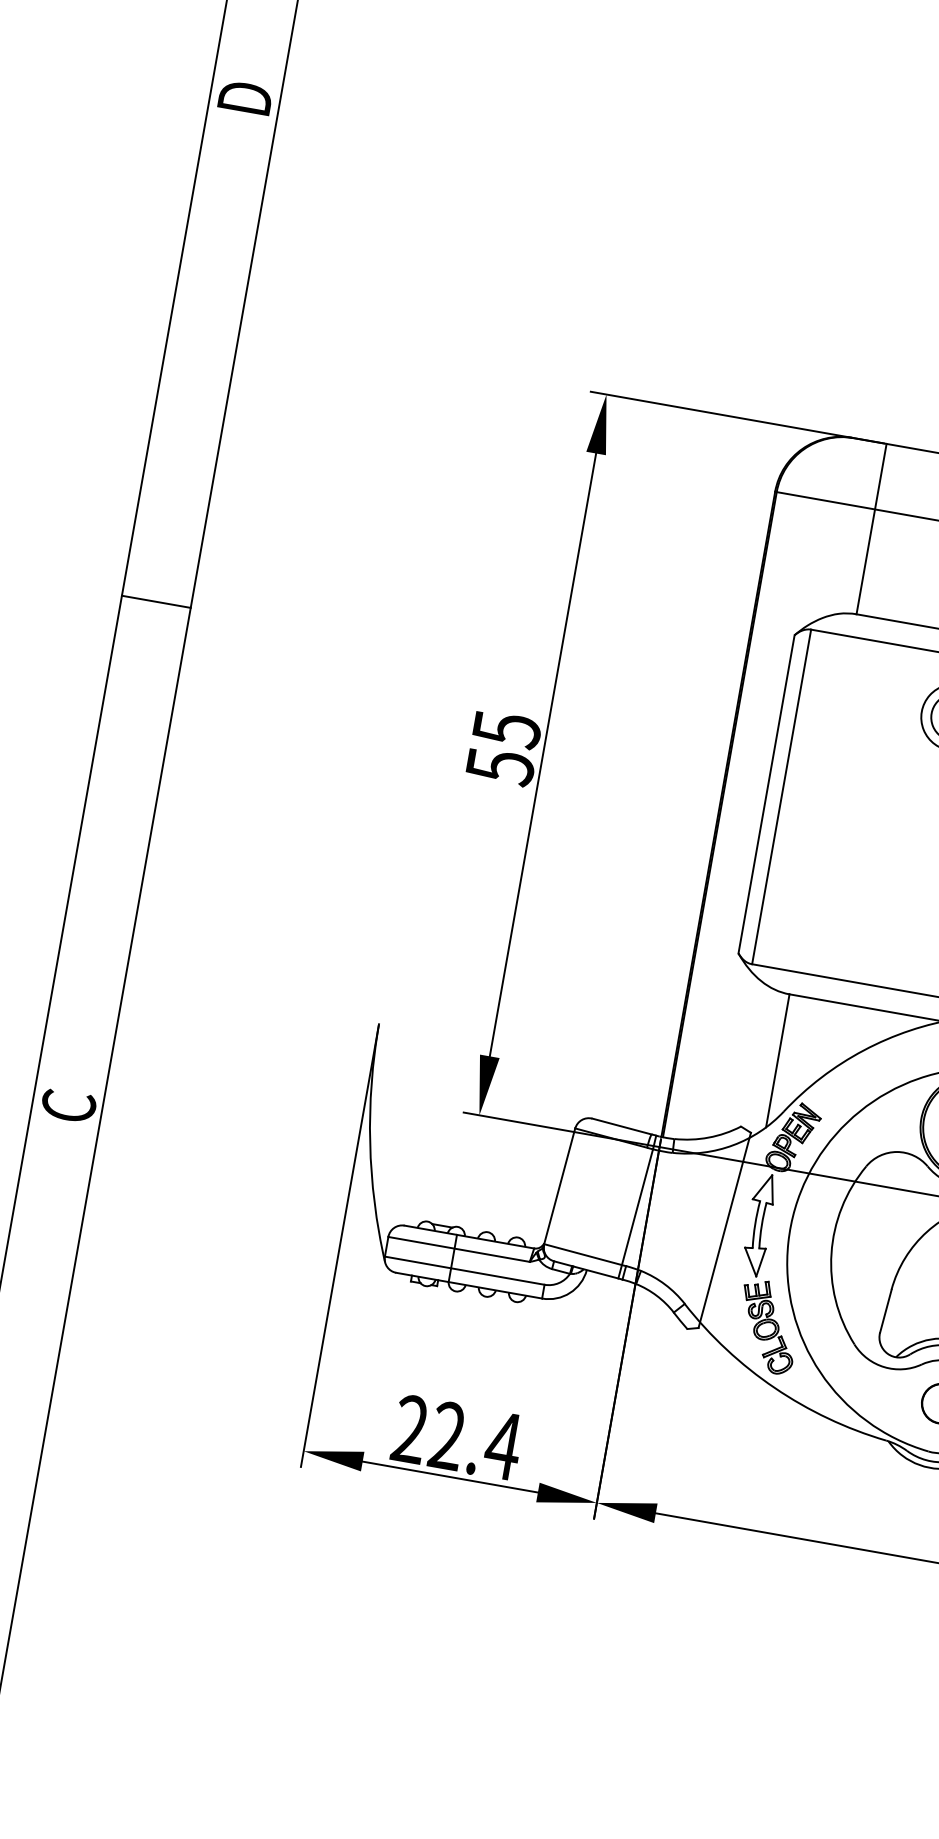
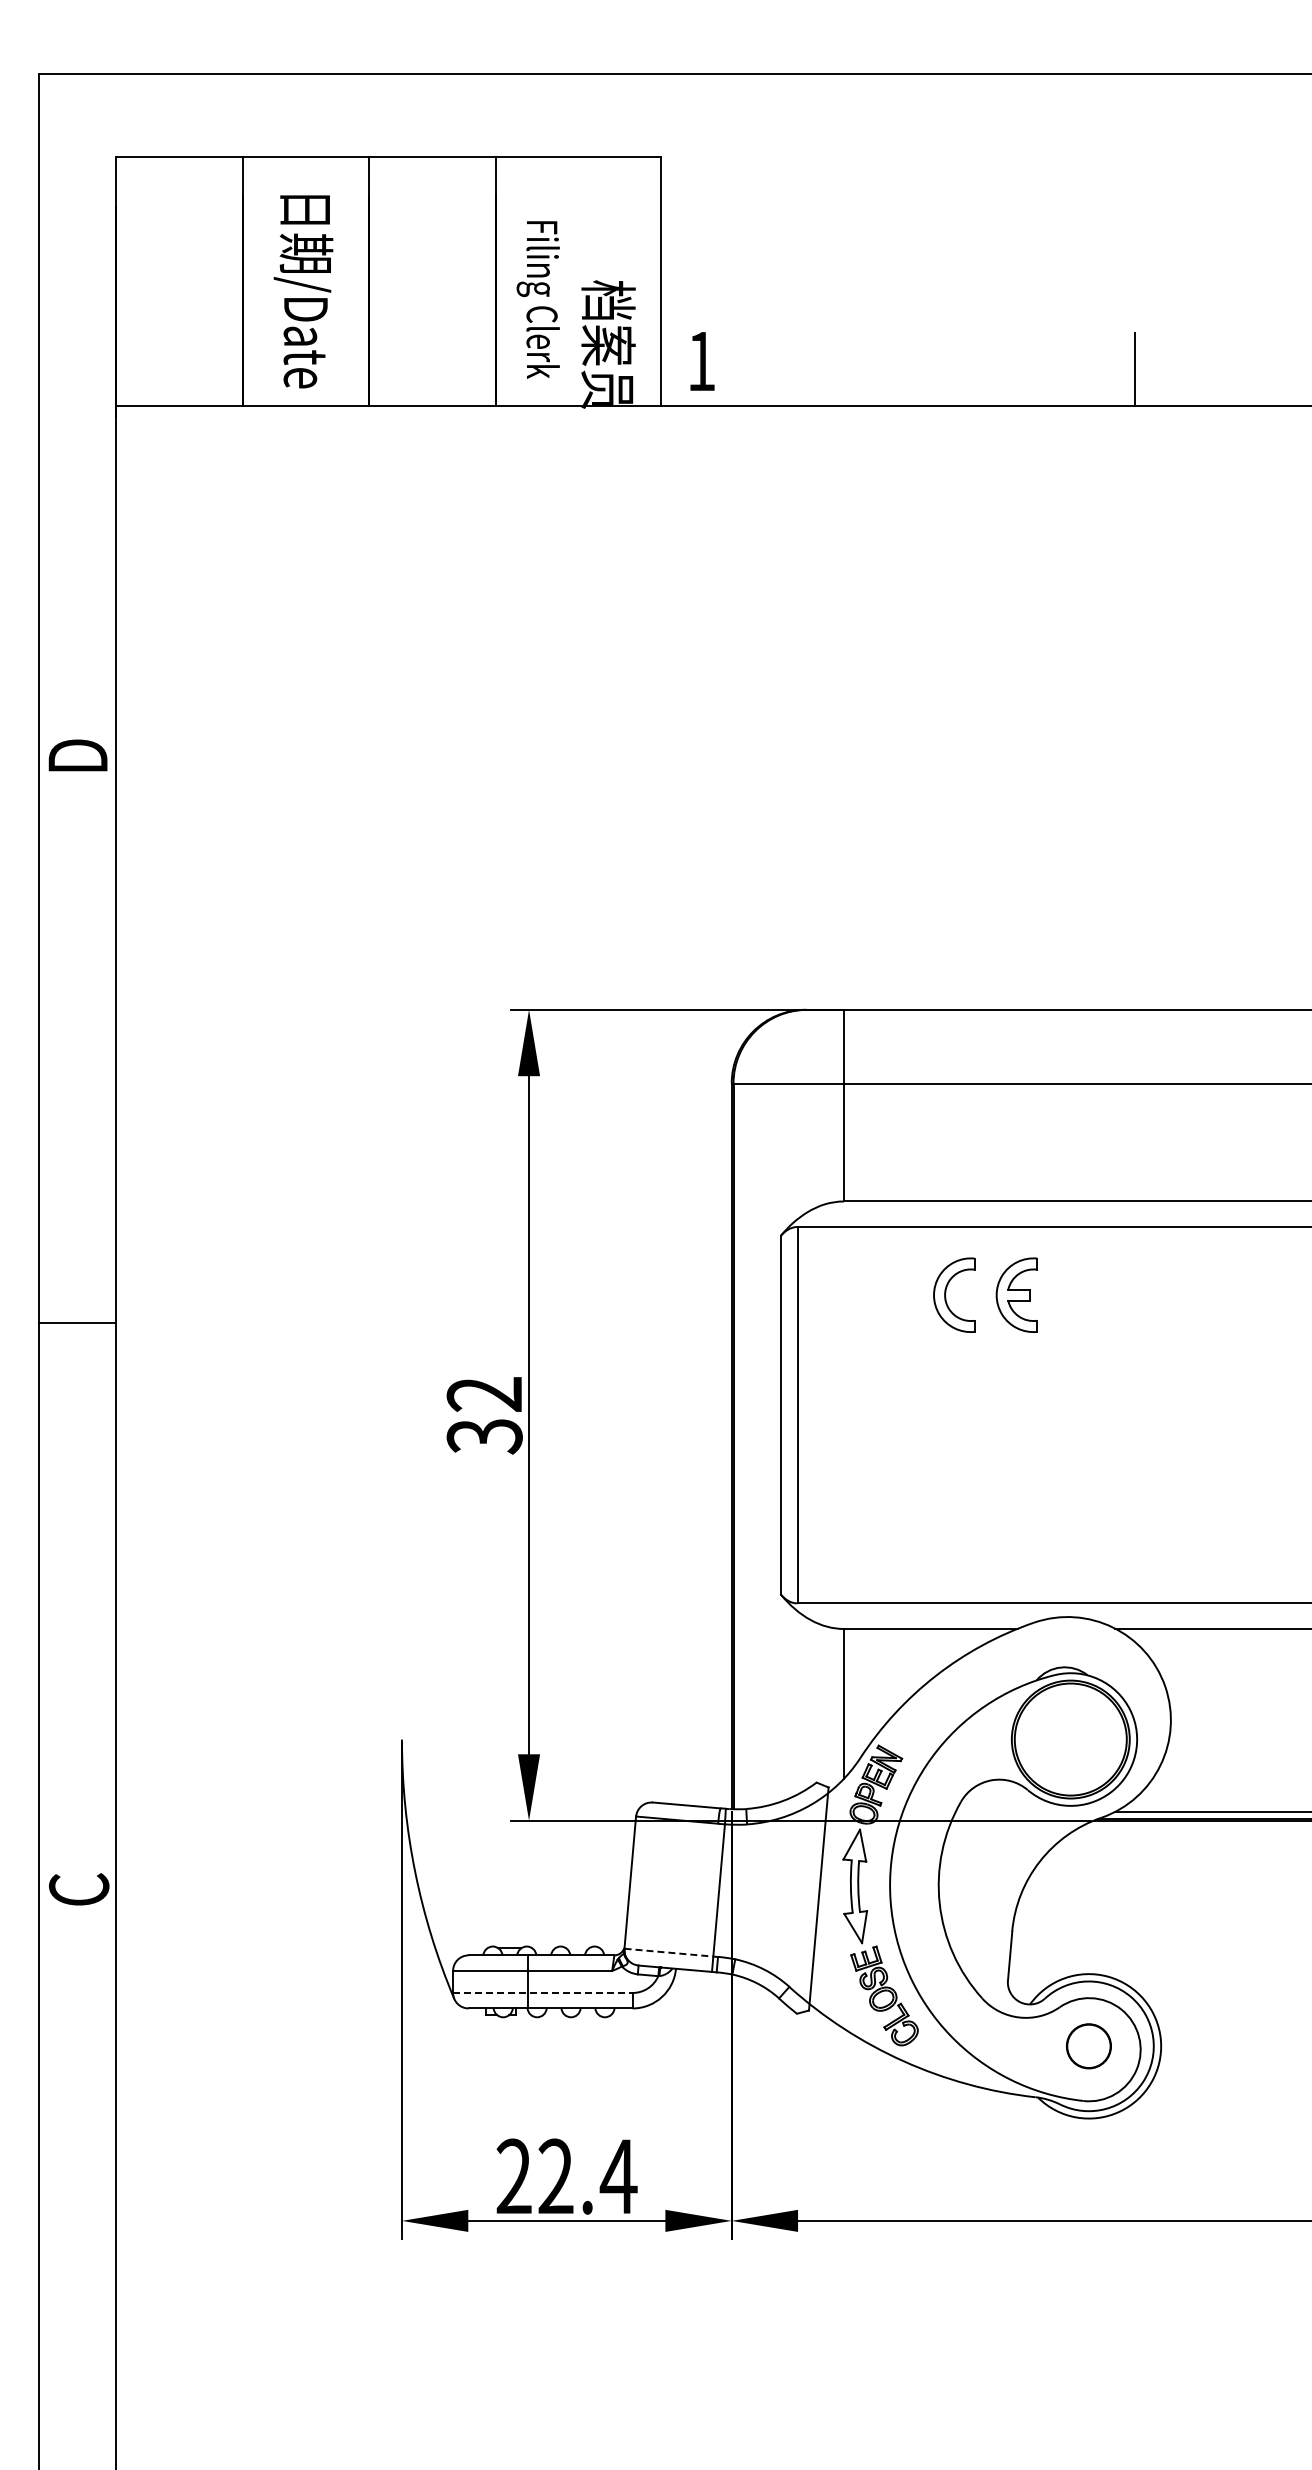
text: (503, 748) -> (484, 1415), 55 -> 32
line: (585, 1254) -> (671, 1952), solid -> dashed
line: (464, 1270) -> (542, 1992), solid -> dashed

